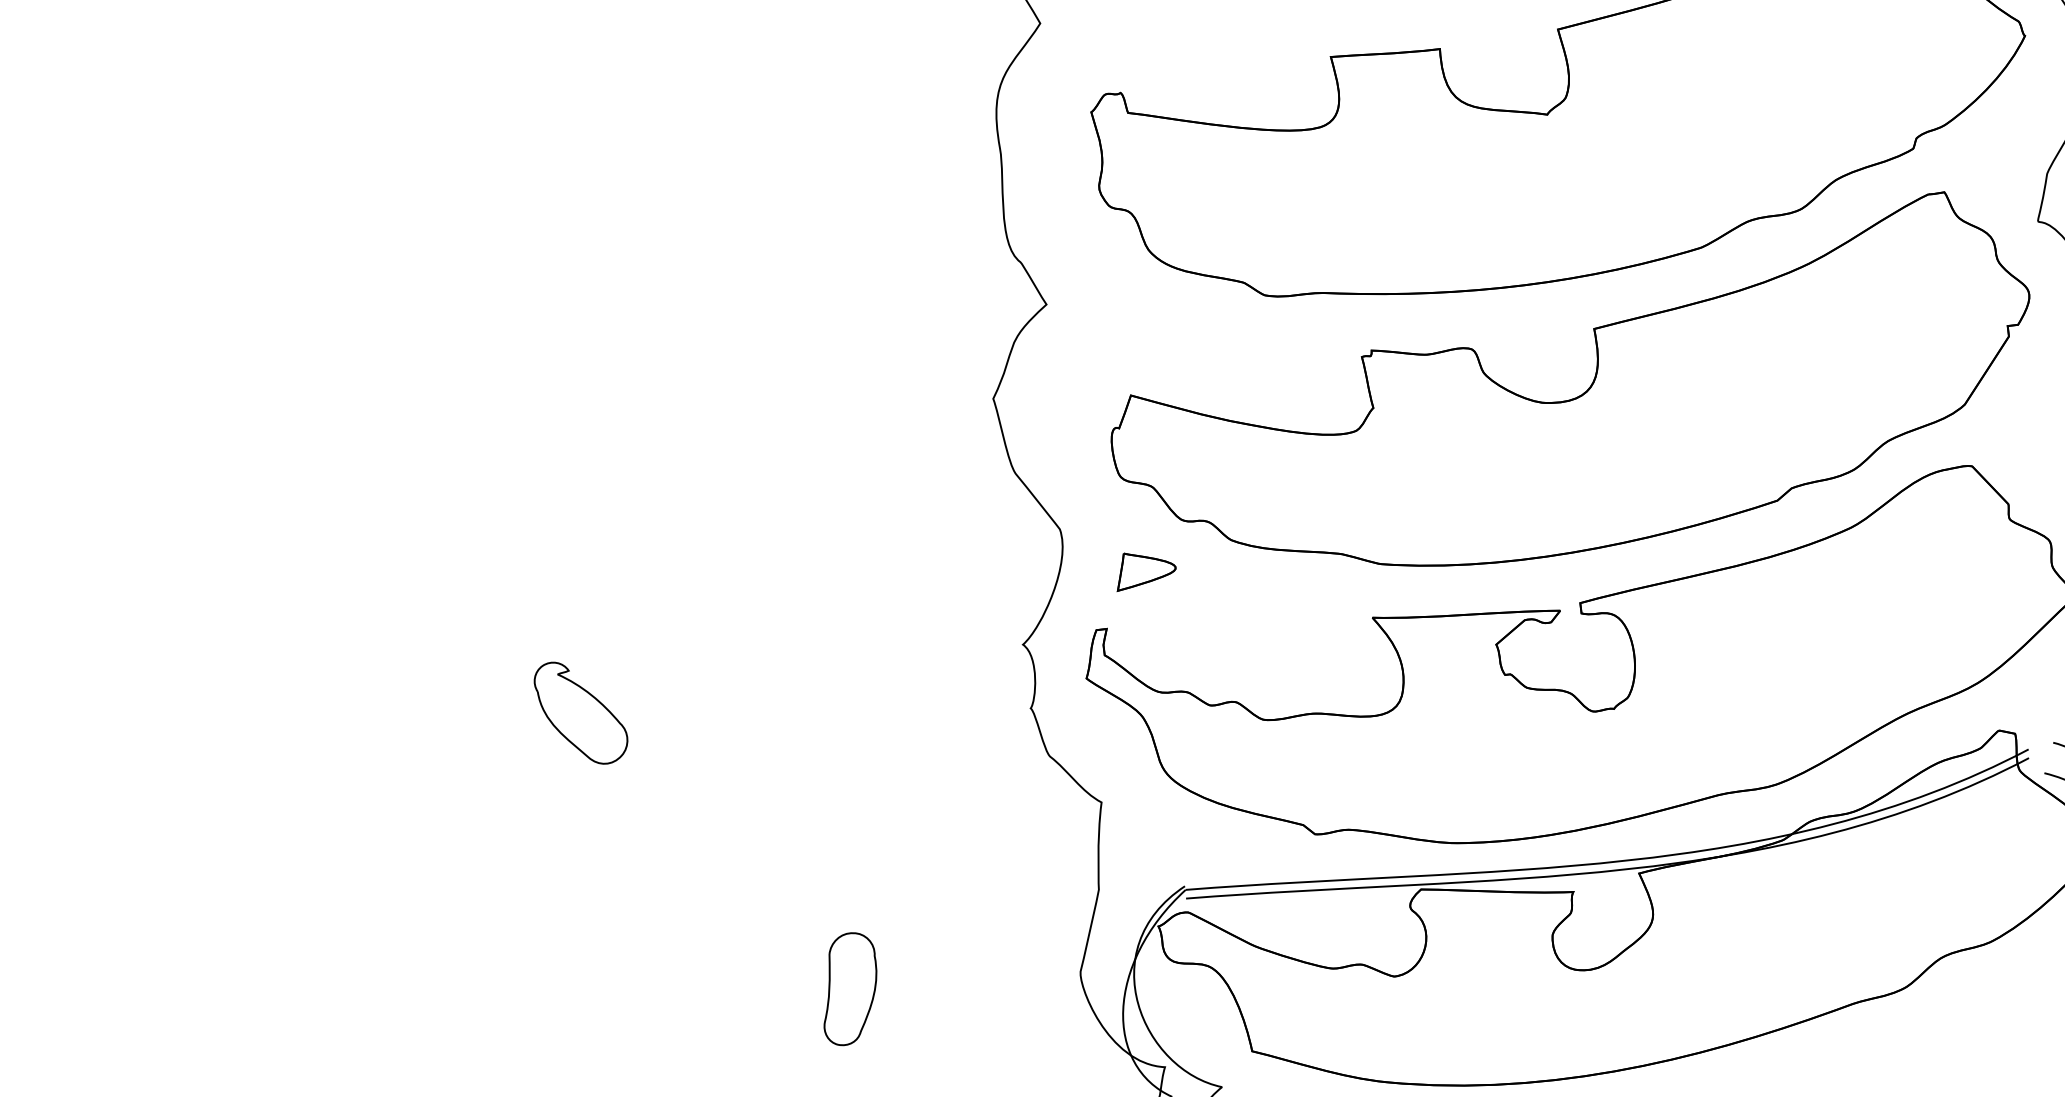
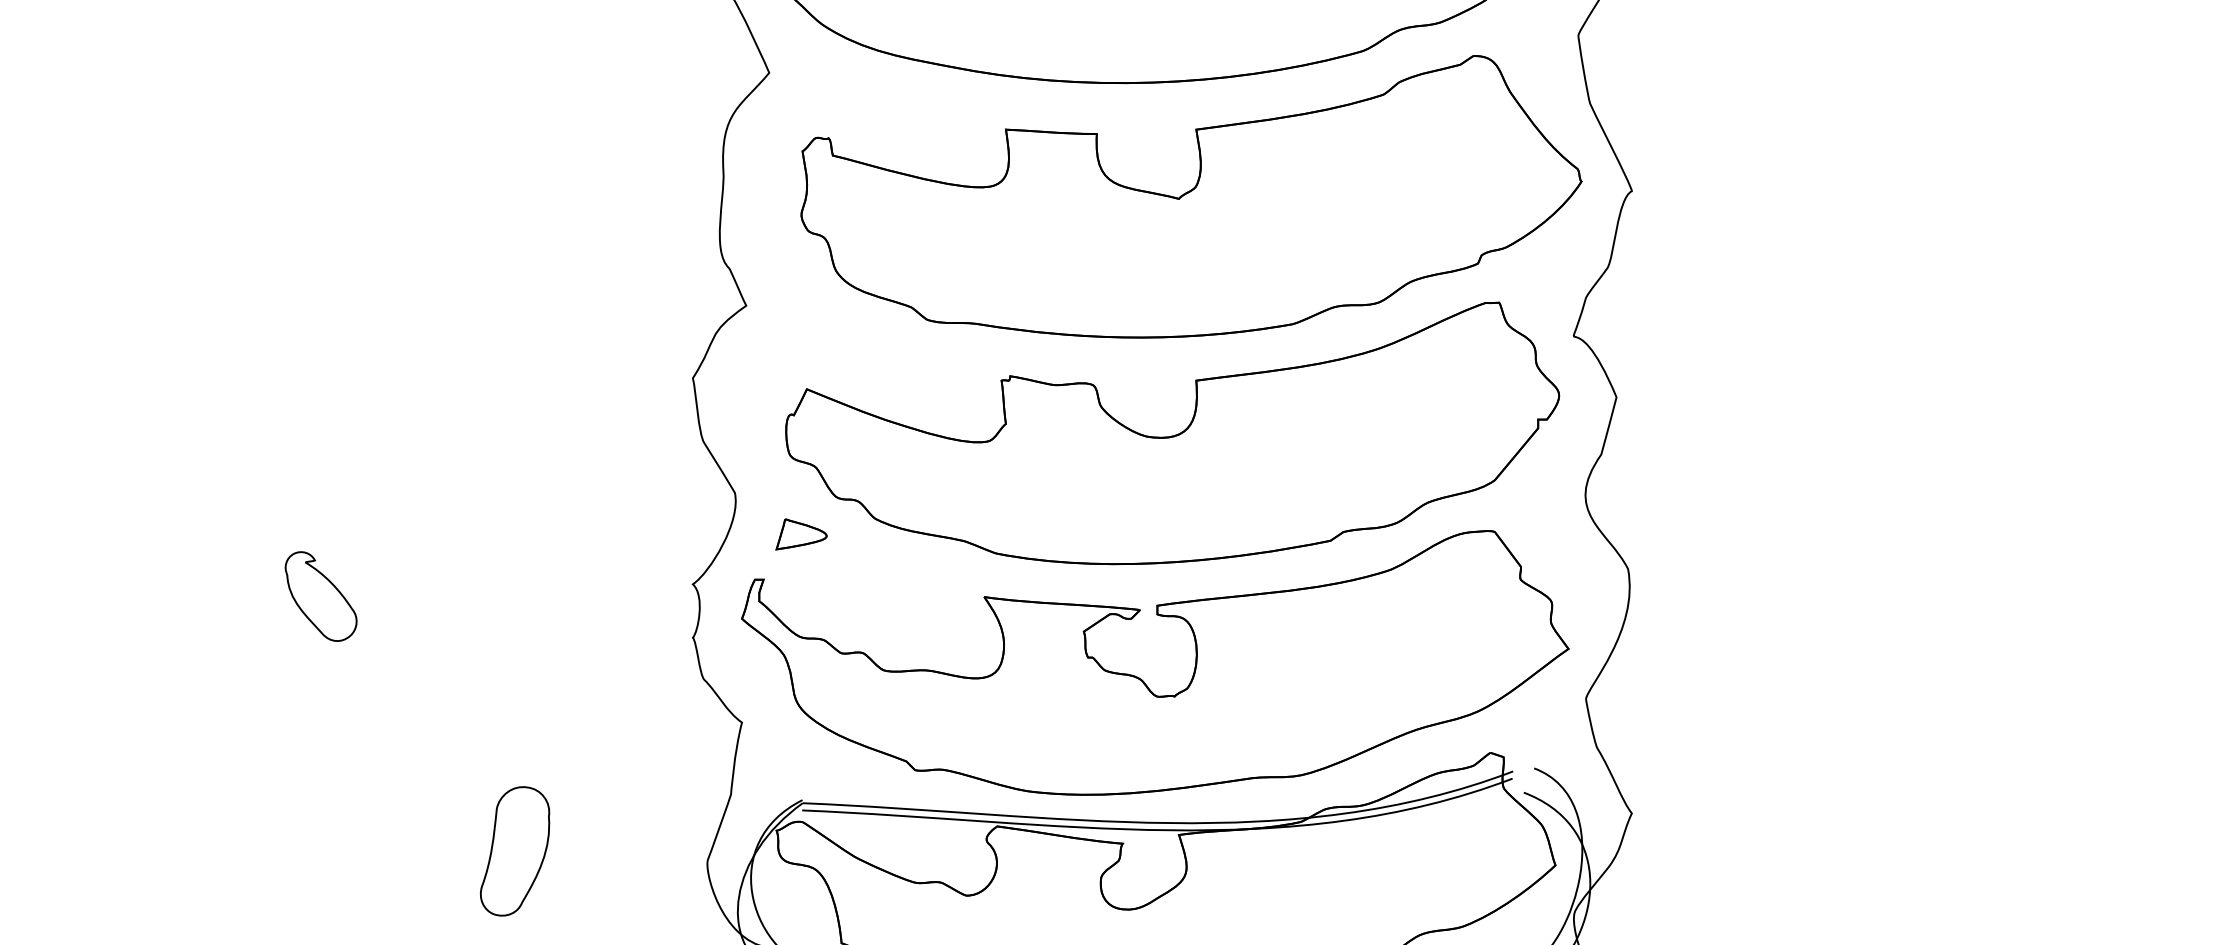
part: (848, 989) -> (514, 851), size x1.4

